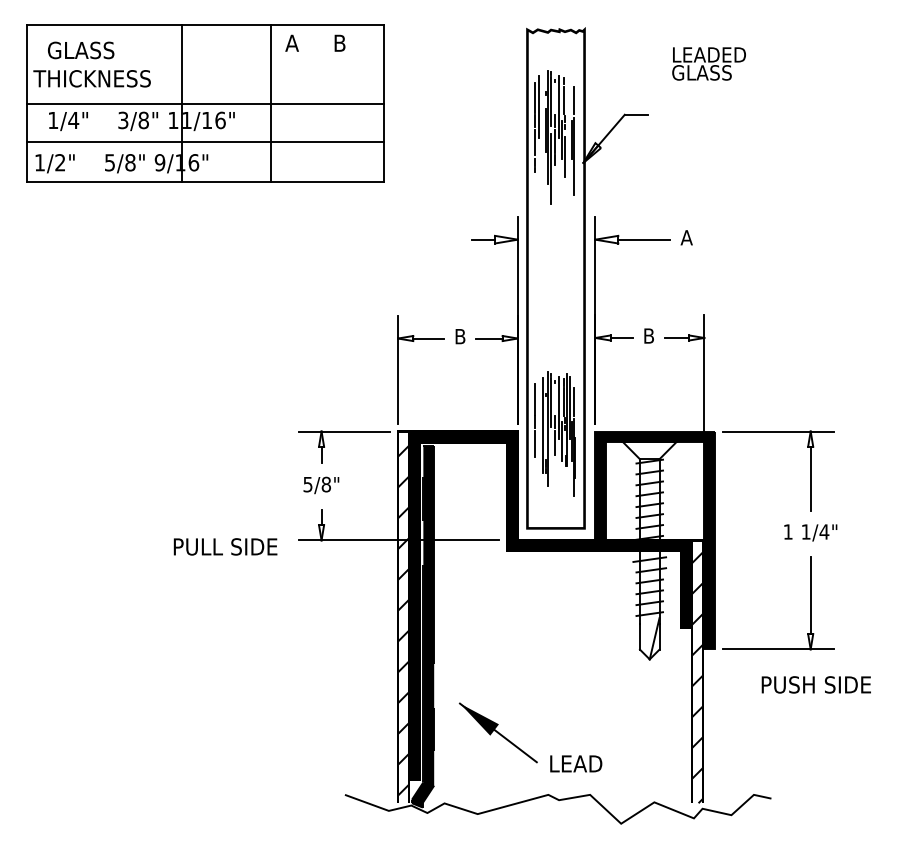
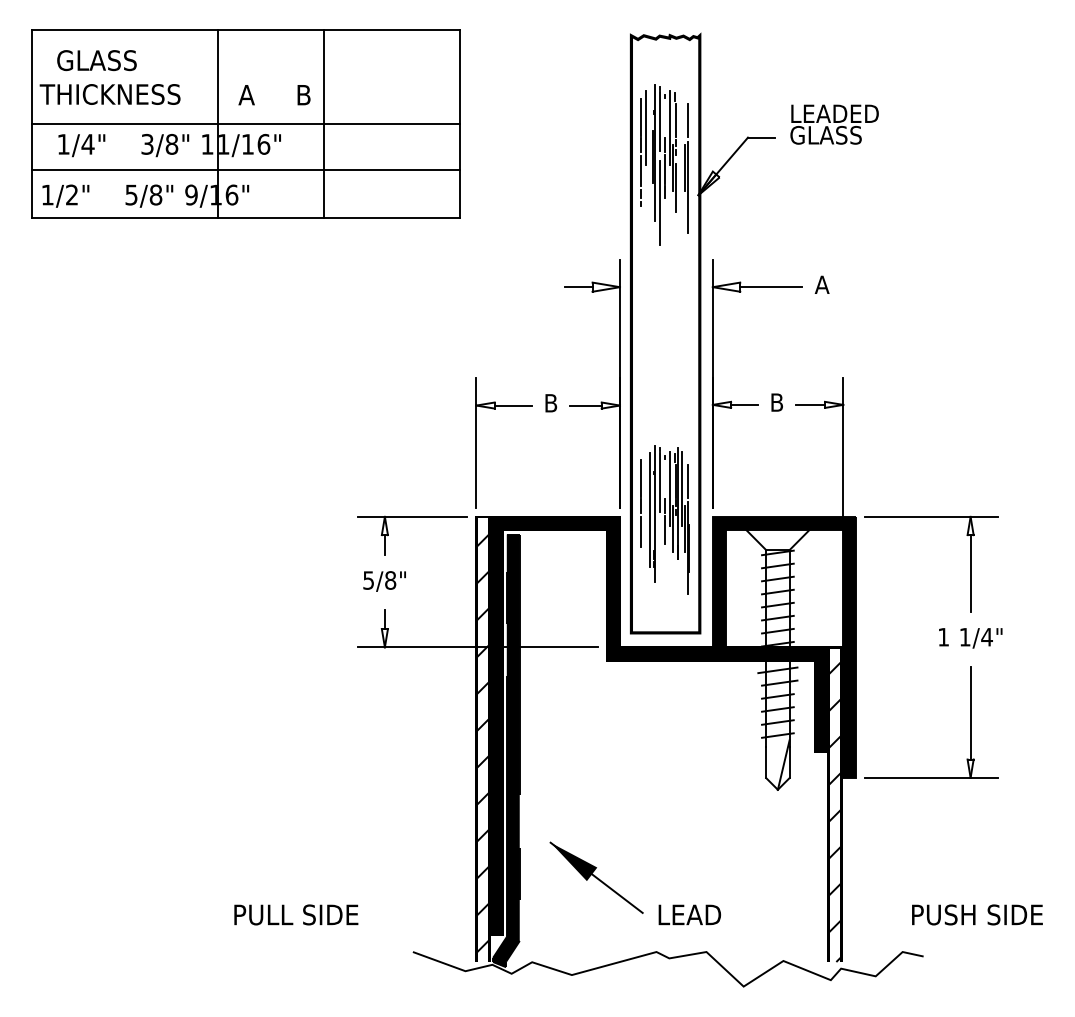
text: (315, 42) -> (274, 94), moved
text: (708, 63) -> (833, 124), moved
text: (225, 546) -> (296, 914), moved
text: (815, 684) -> (976, 914), moved

